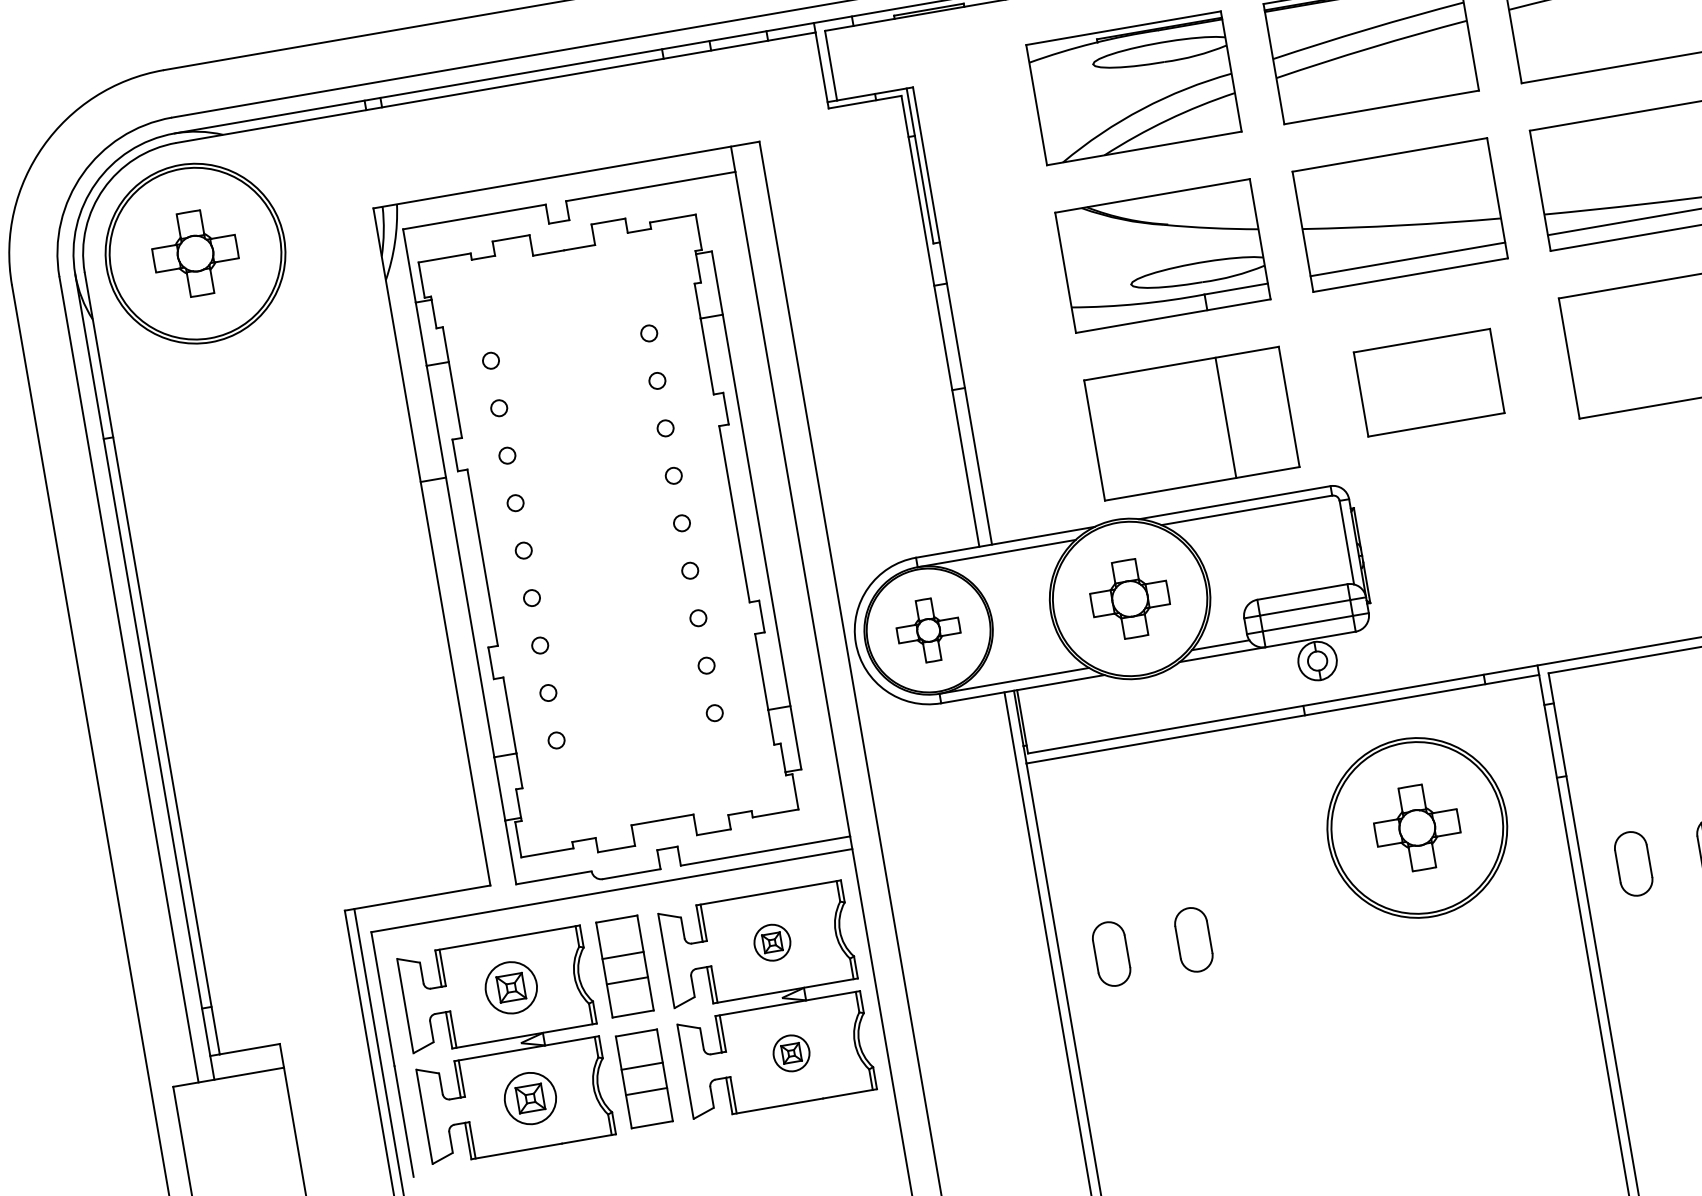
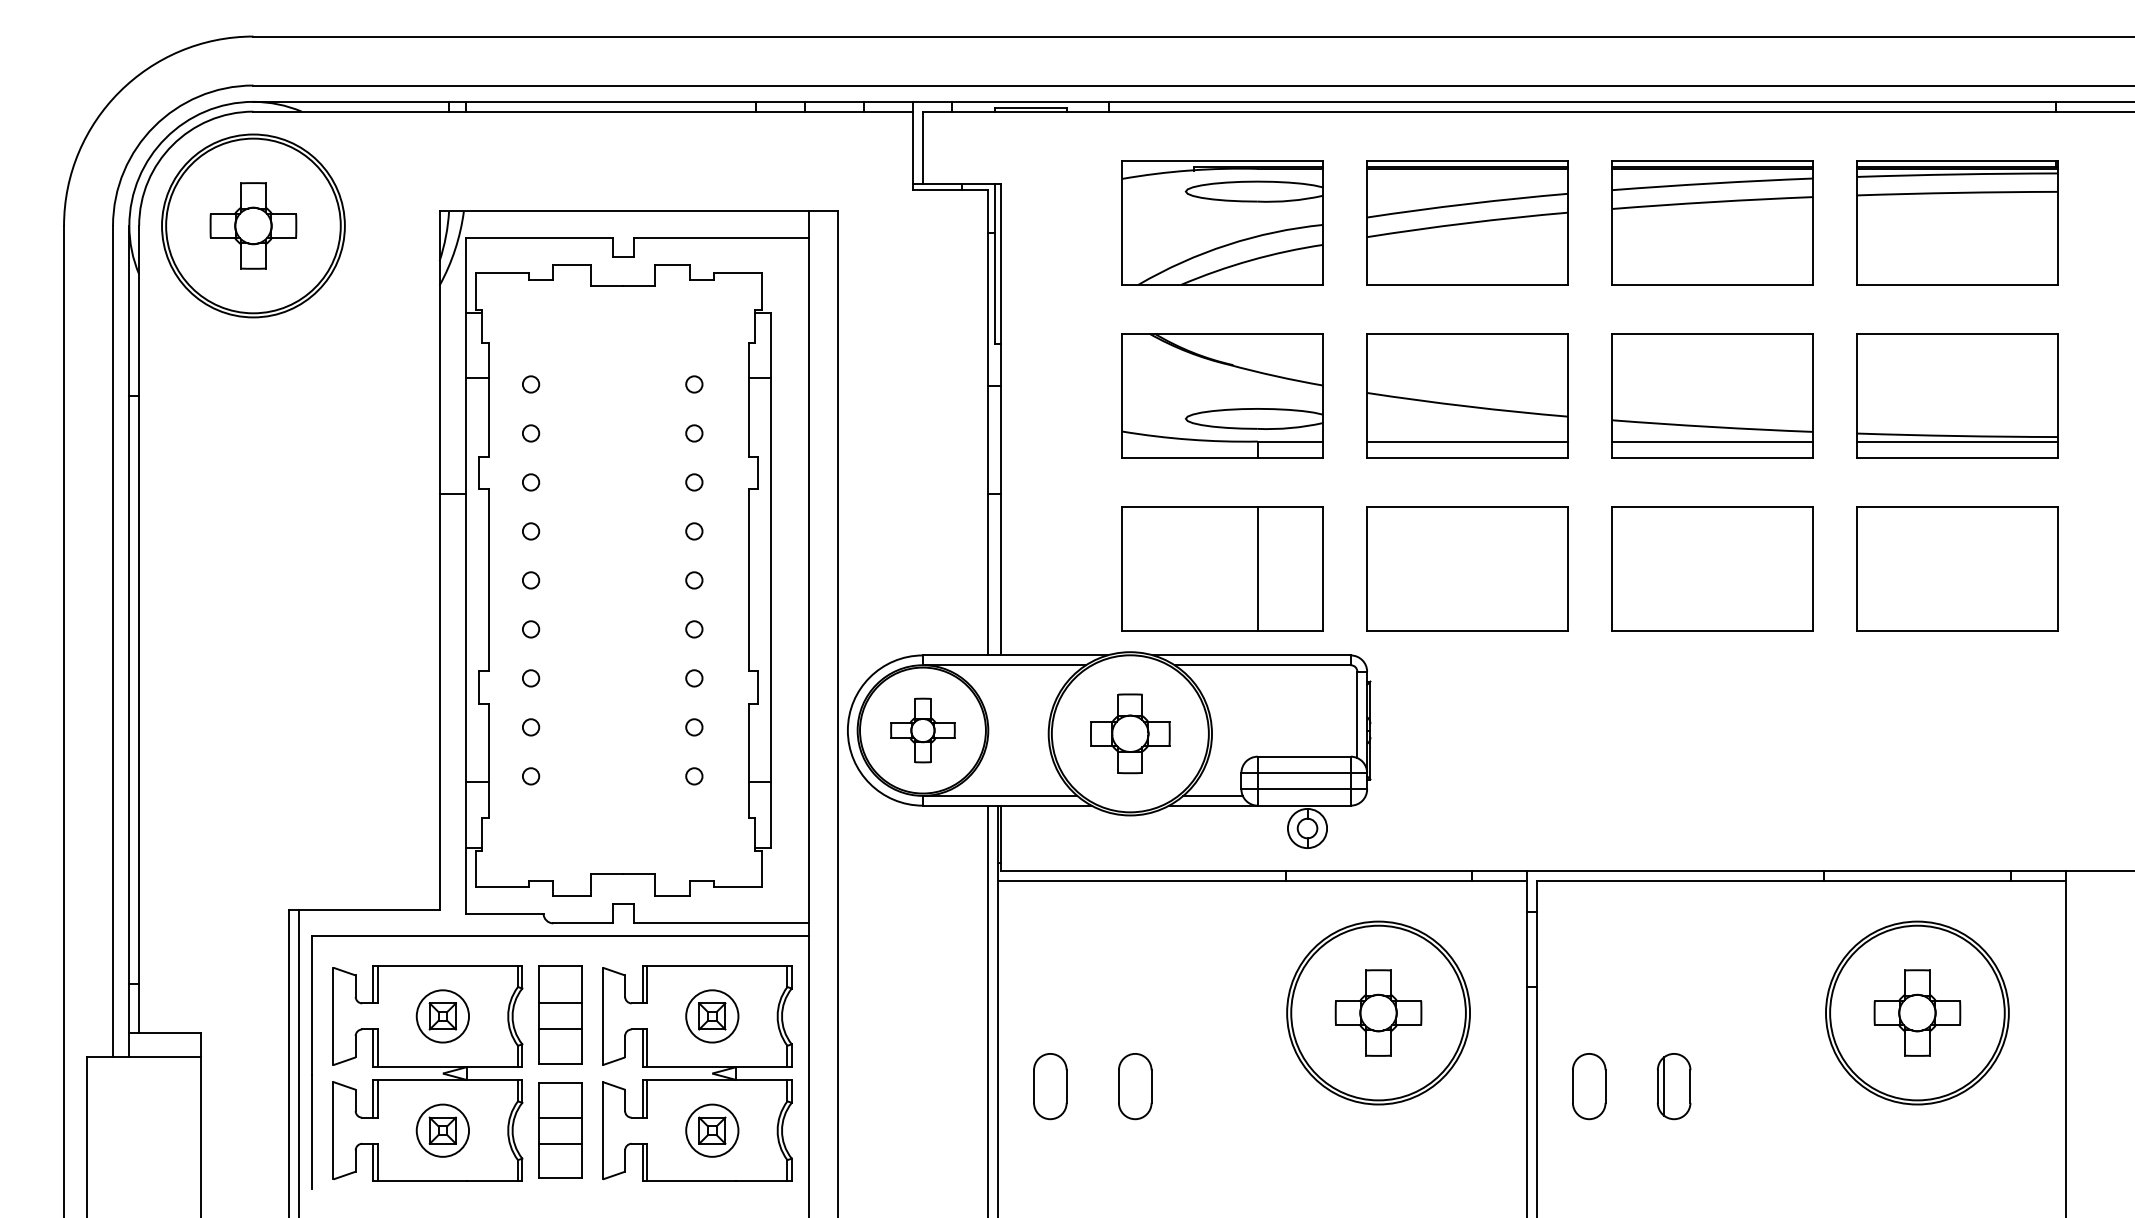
part: (1429, 382) -> (1467, 568), size x1.43
part: (772, 942) -> (712, 1016), size x1.43
part: (791, 1053) -> (712, 1130), size x1.43

